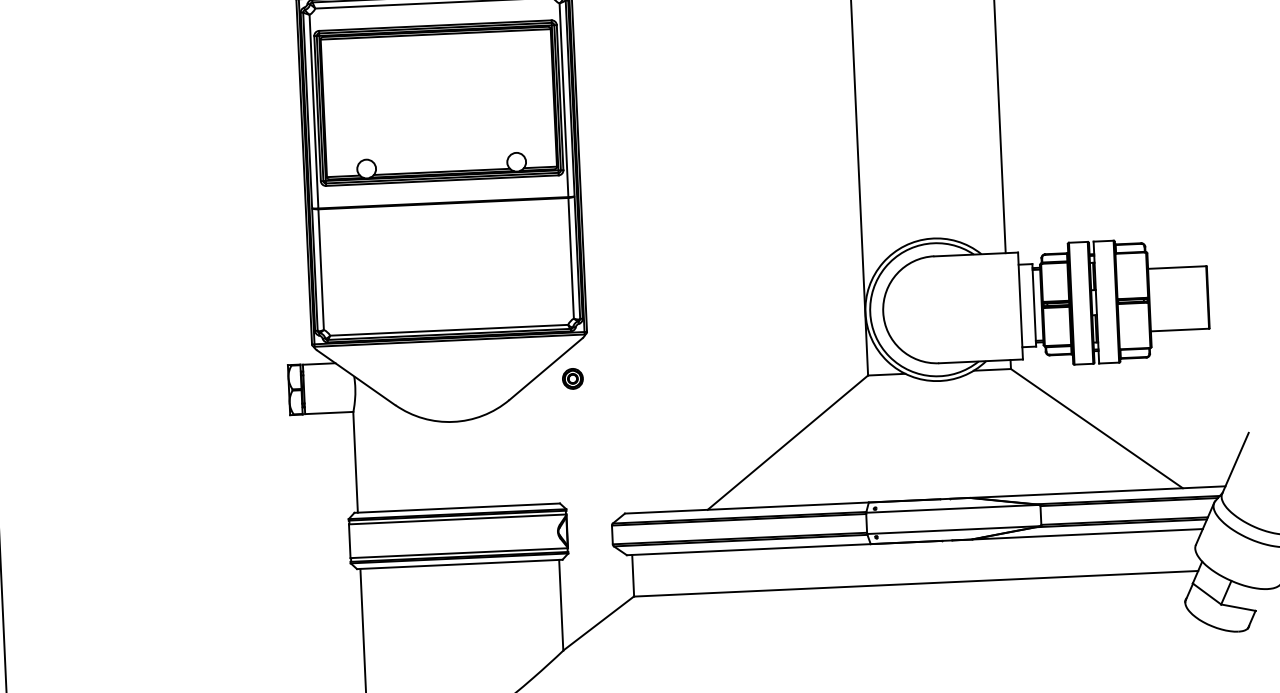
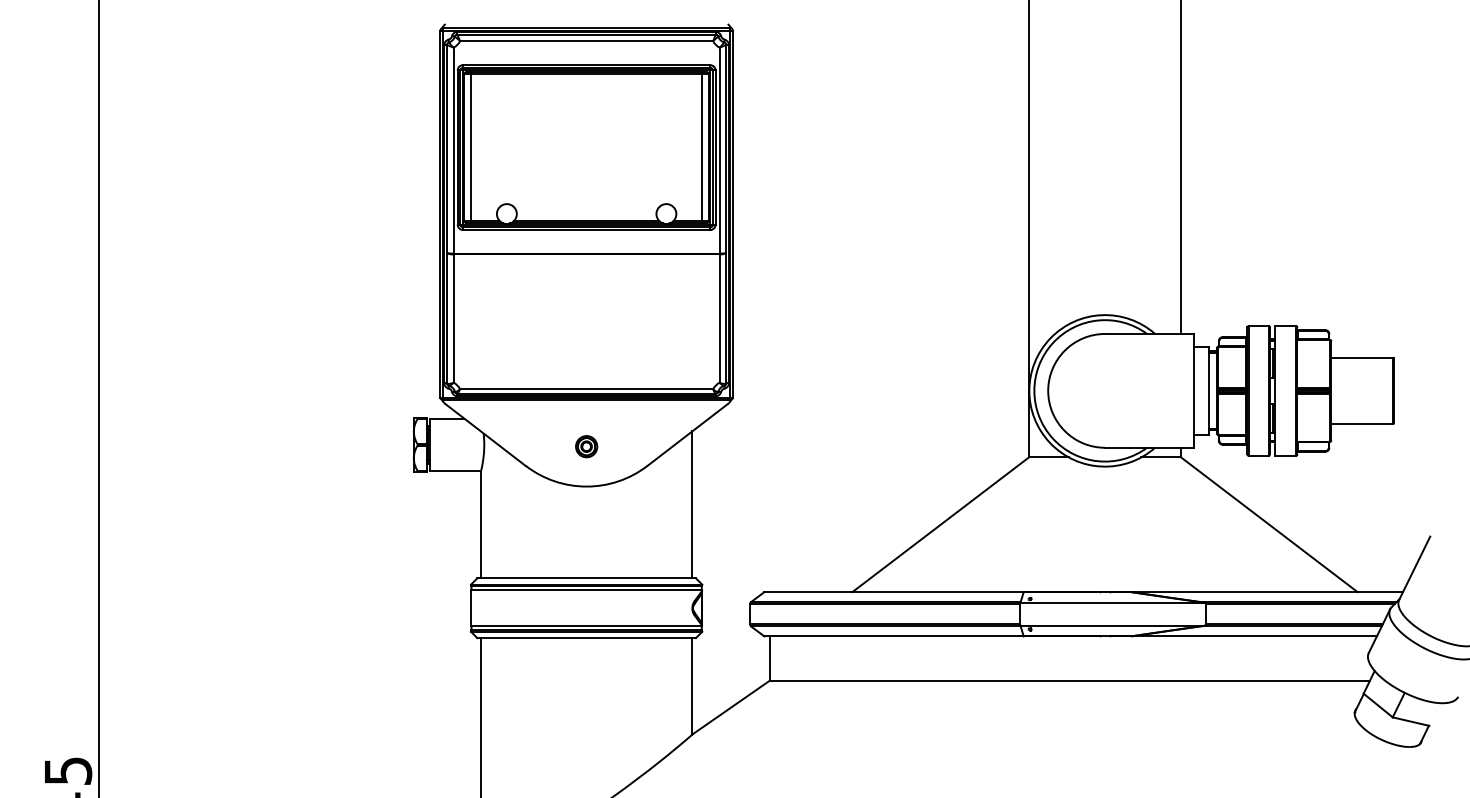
line: (547, 98) -> (702, 147), added
line: (329, 108) -> (470, 147), added
part: (572, 378) -> (586, 446), moved
line: (553, 434) -> (692, 504), added

